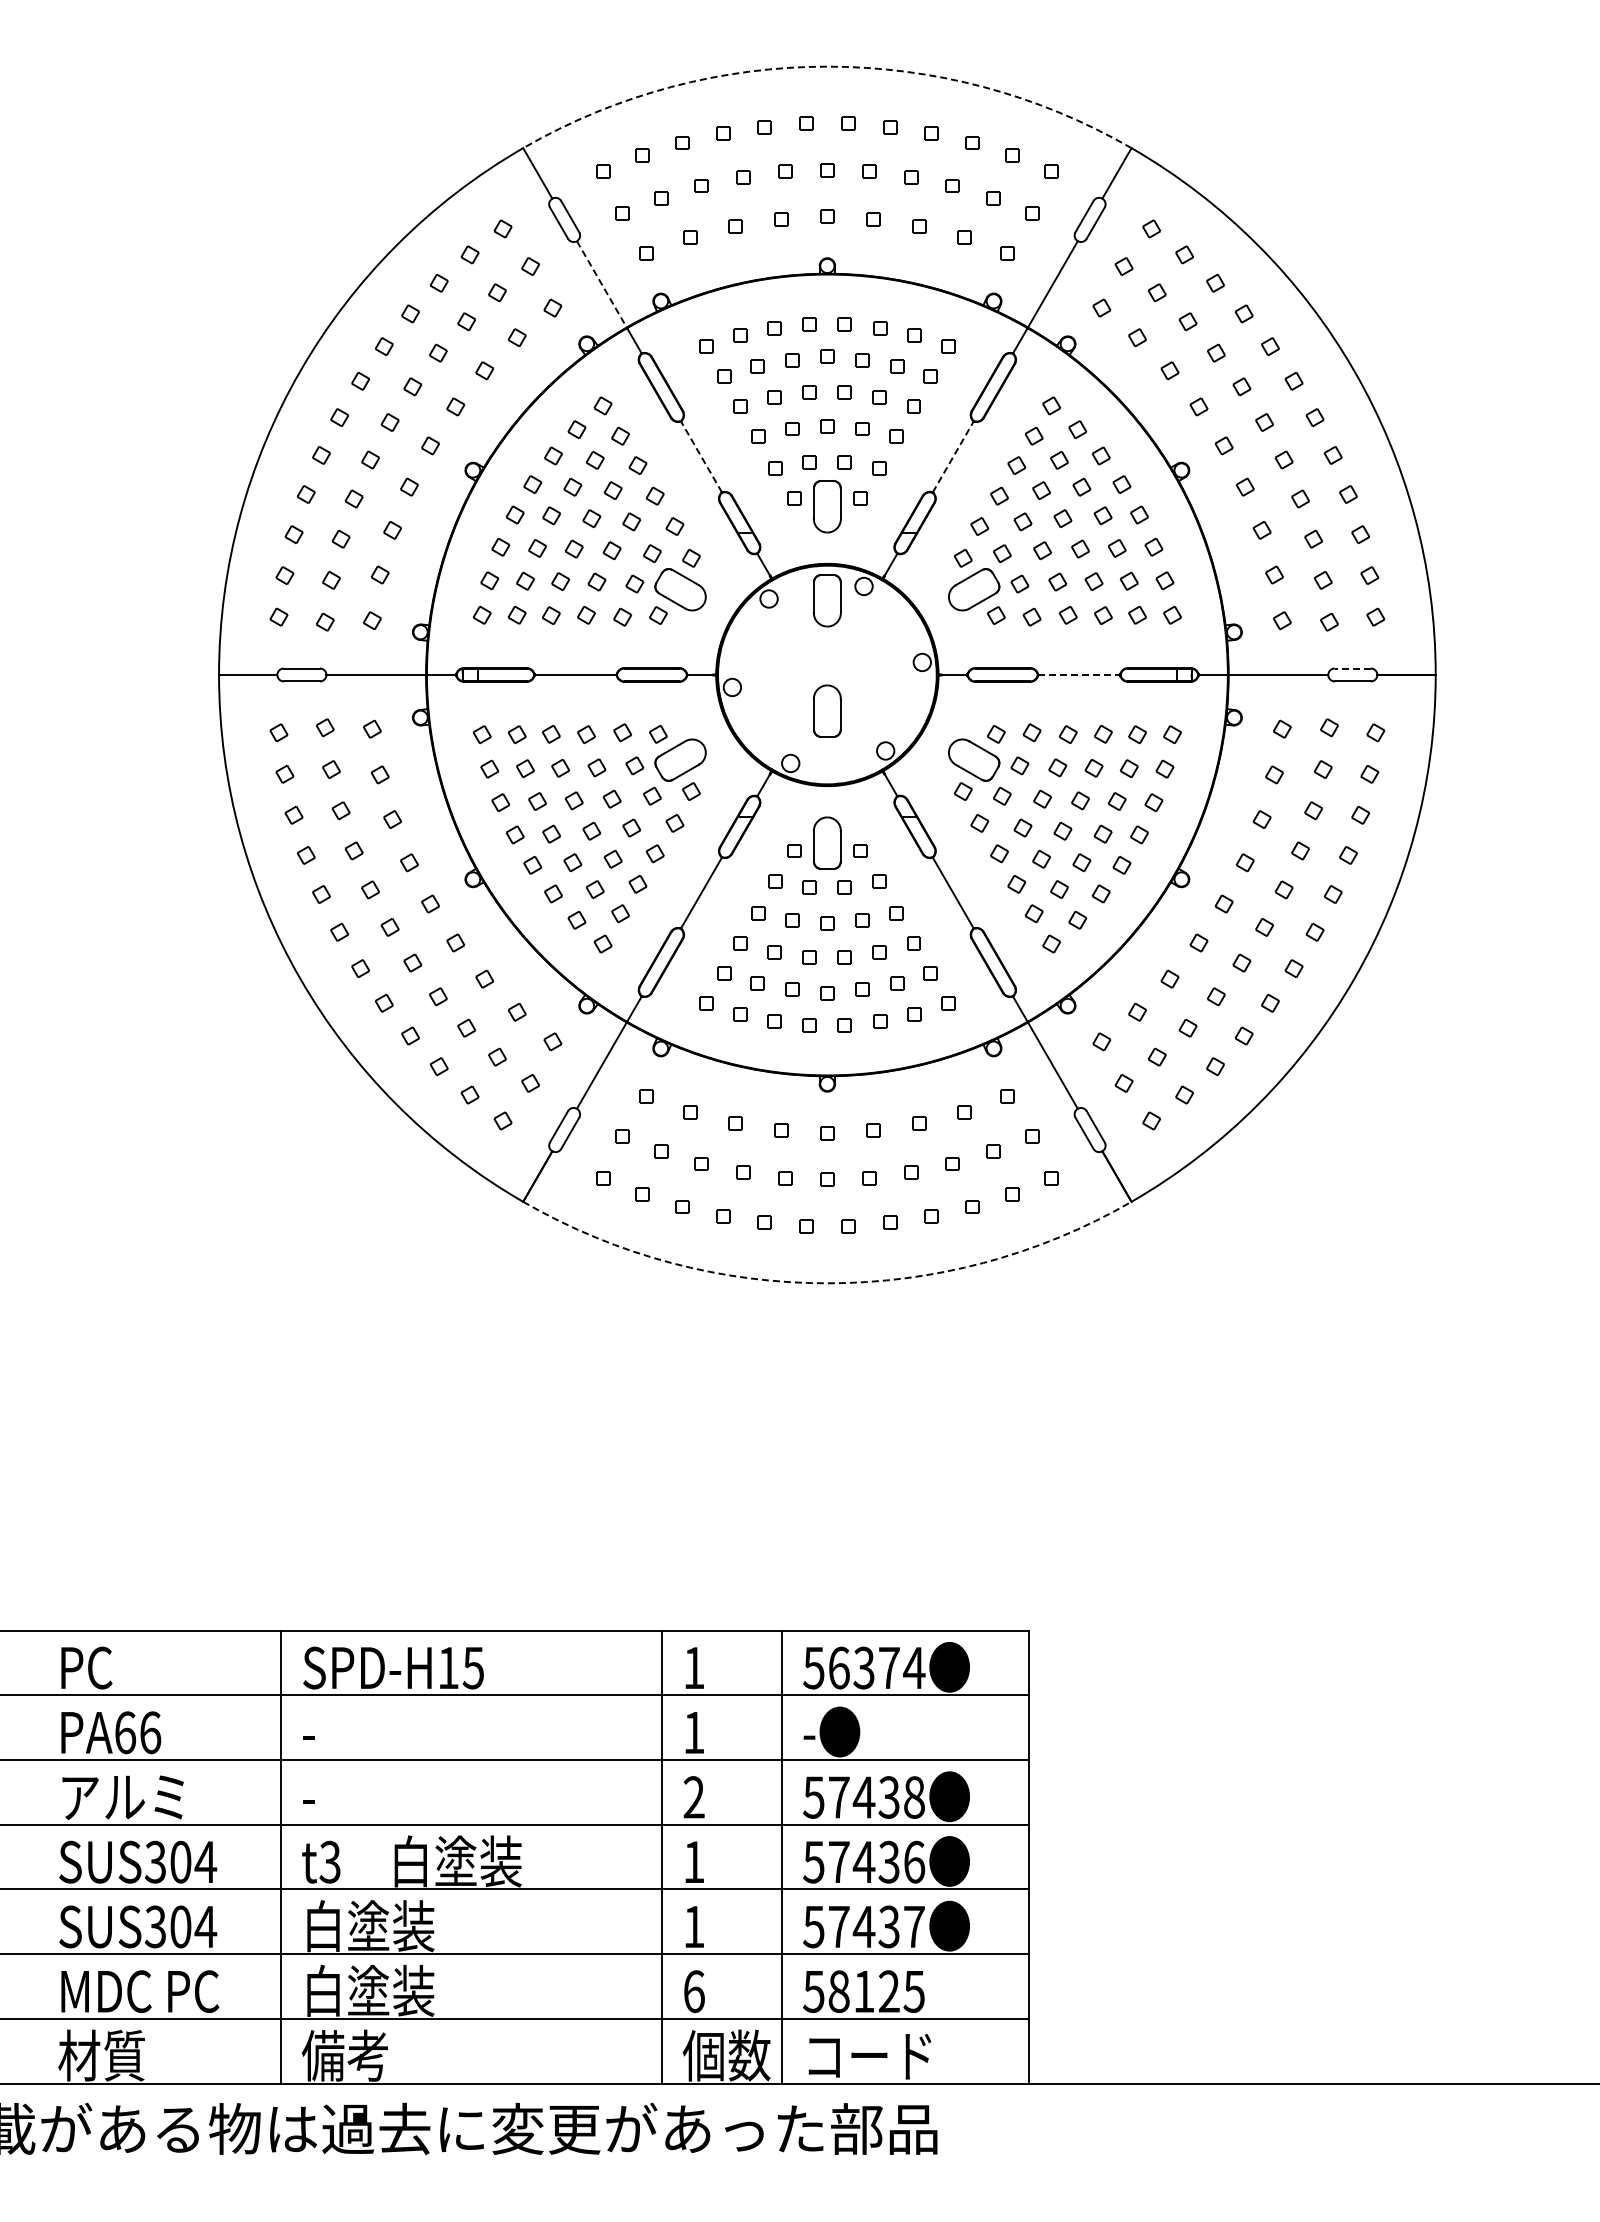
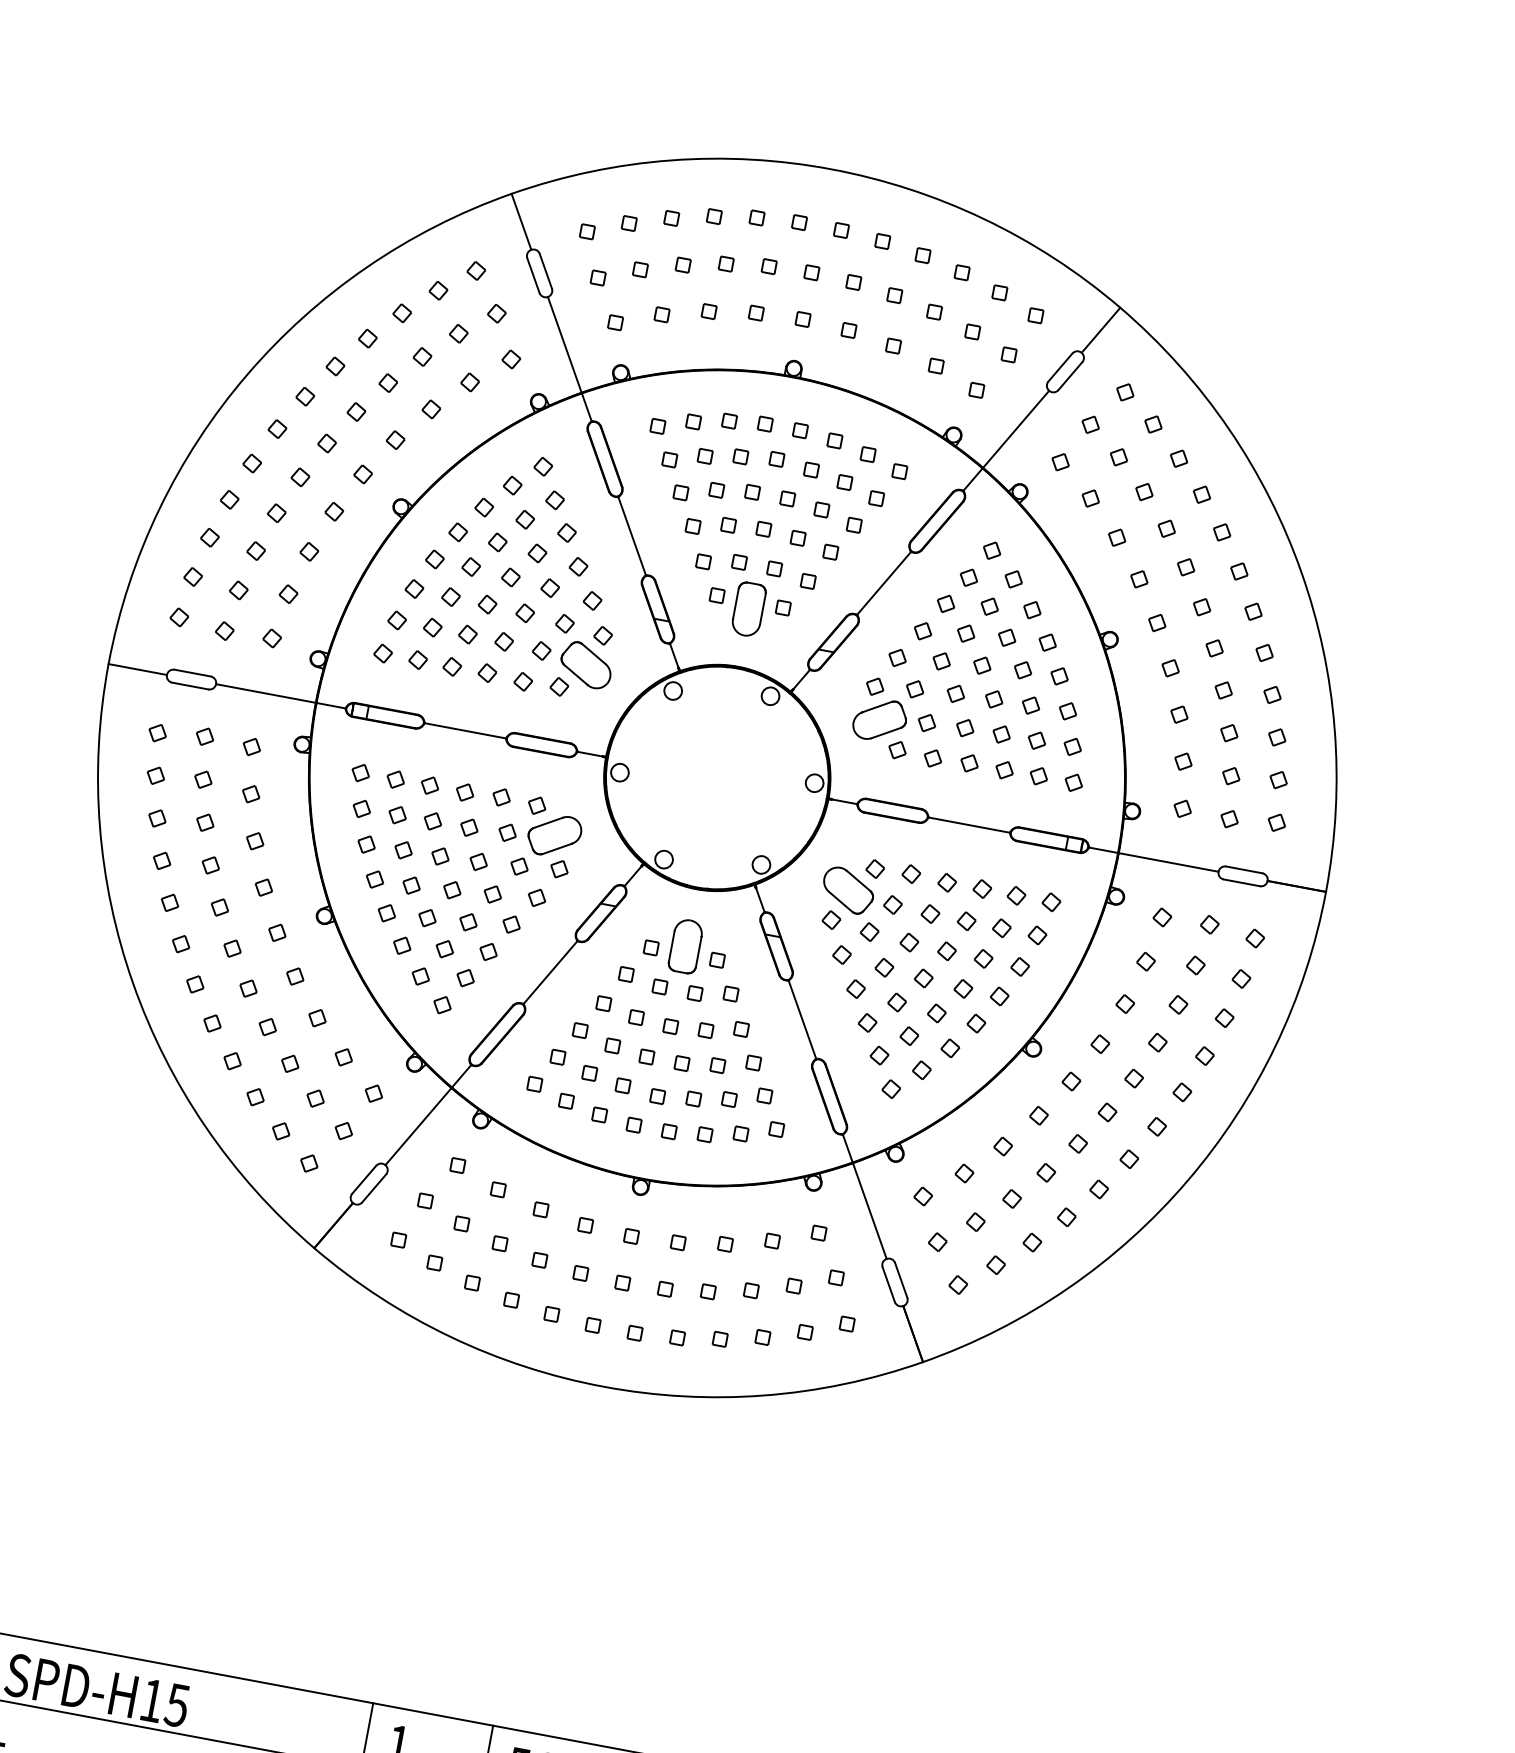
arc: (827, 66) -> (831, 169), dashed -> solid
line: (601, 284) -> (564, 344), dashed -> solid
line: (701, 456) -> (632, 535), dashed -> solid
line: (953, 456) -> (884, 582), dashed -> solid
part: (826, 600) -> (730, 703), removed
line: (1352, 668) -> (1243, 869), dashed -> solid
line: (1079, 674) -> (969, 824), dashed -> solid
part: (827, 710) -> (710, 813), removed
arc: (827, 1283) -> (603, 1386), dashed -> solid

